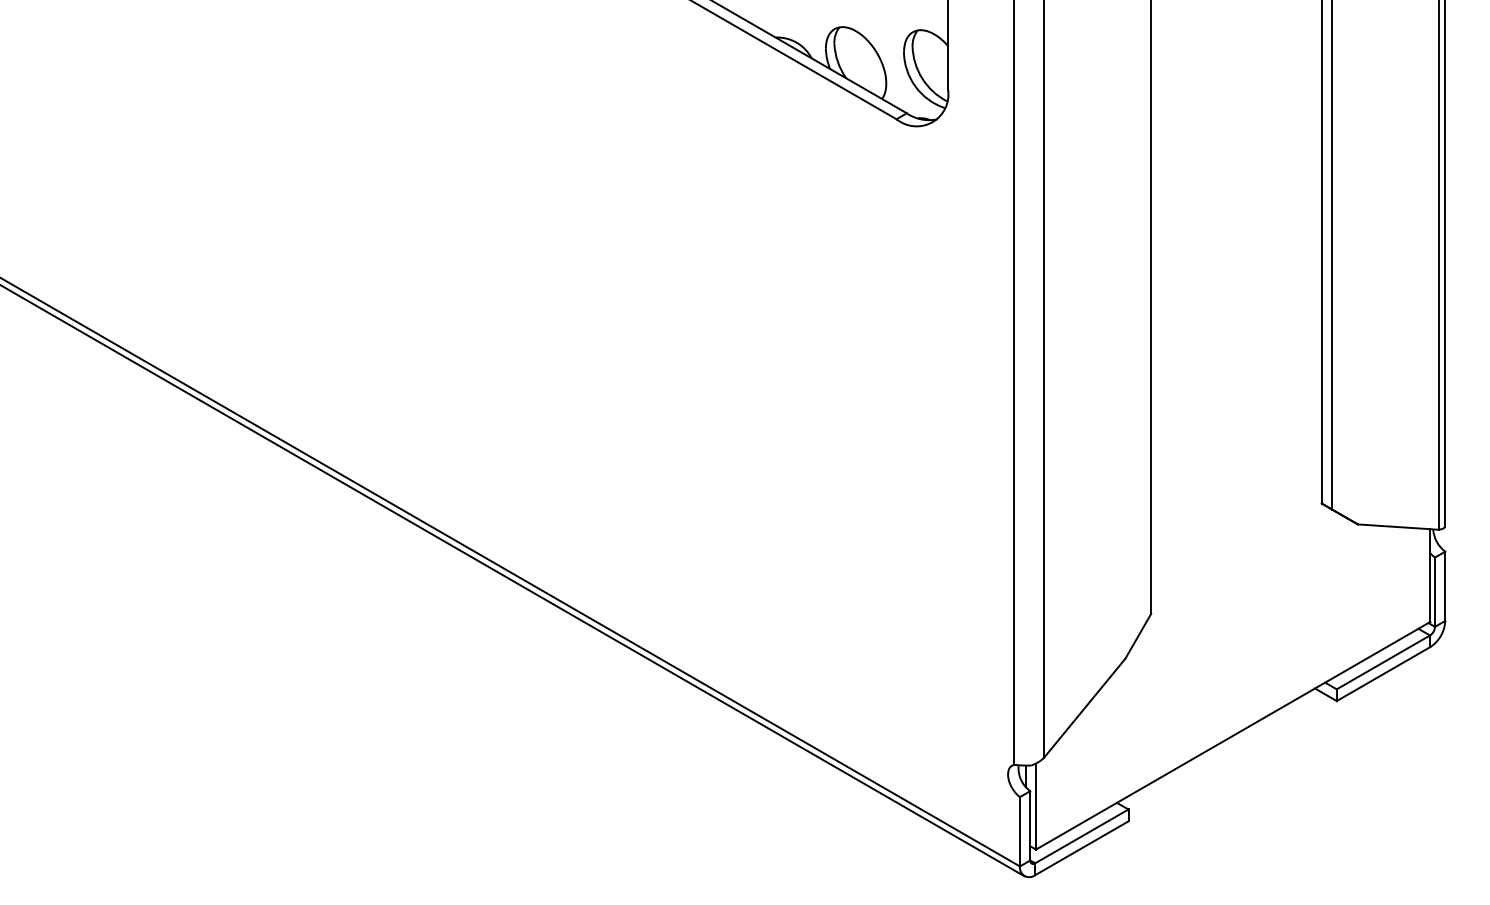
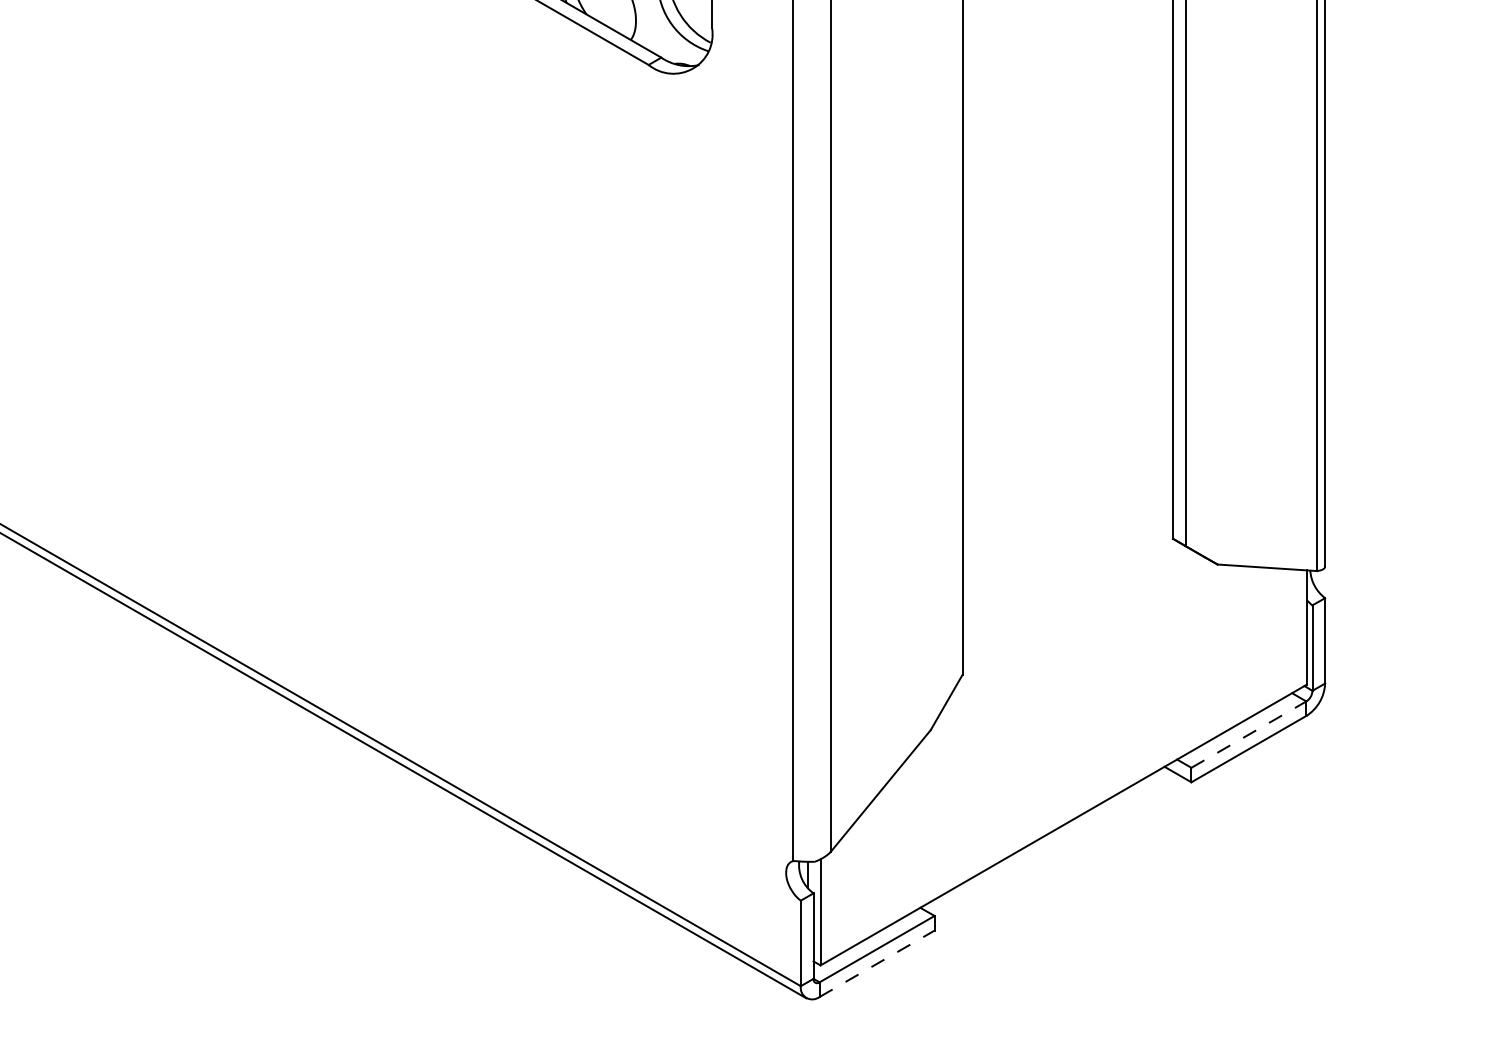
line: (1383, 662) -> (1249, 734), solid -> dashed
line: (1081, 848) -> (876, 964), solid -> dashed

